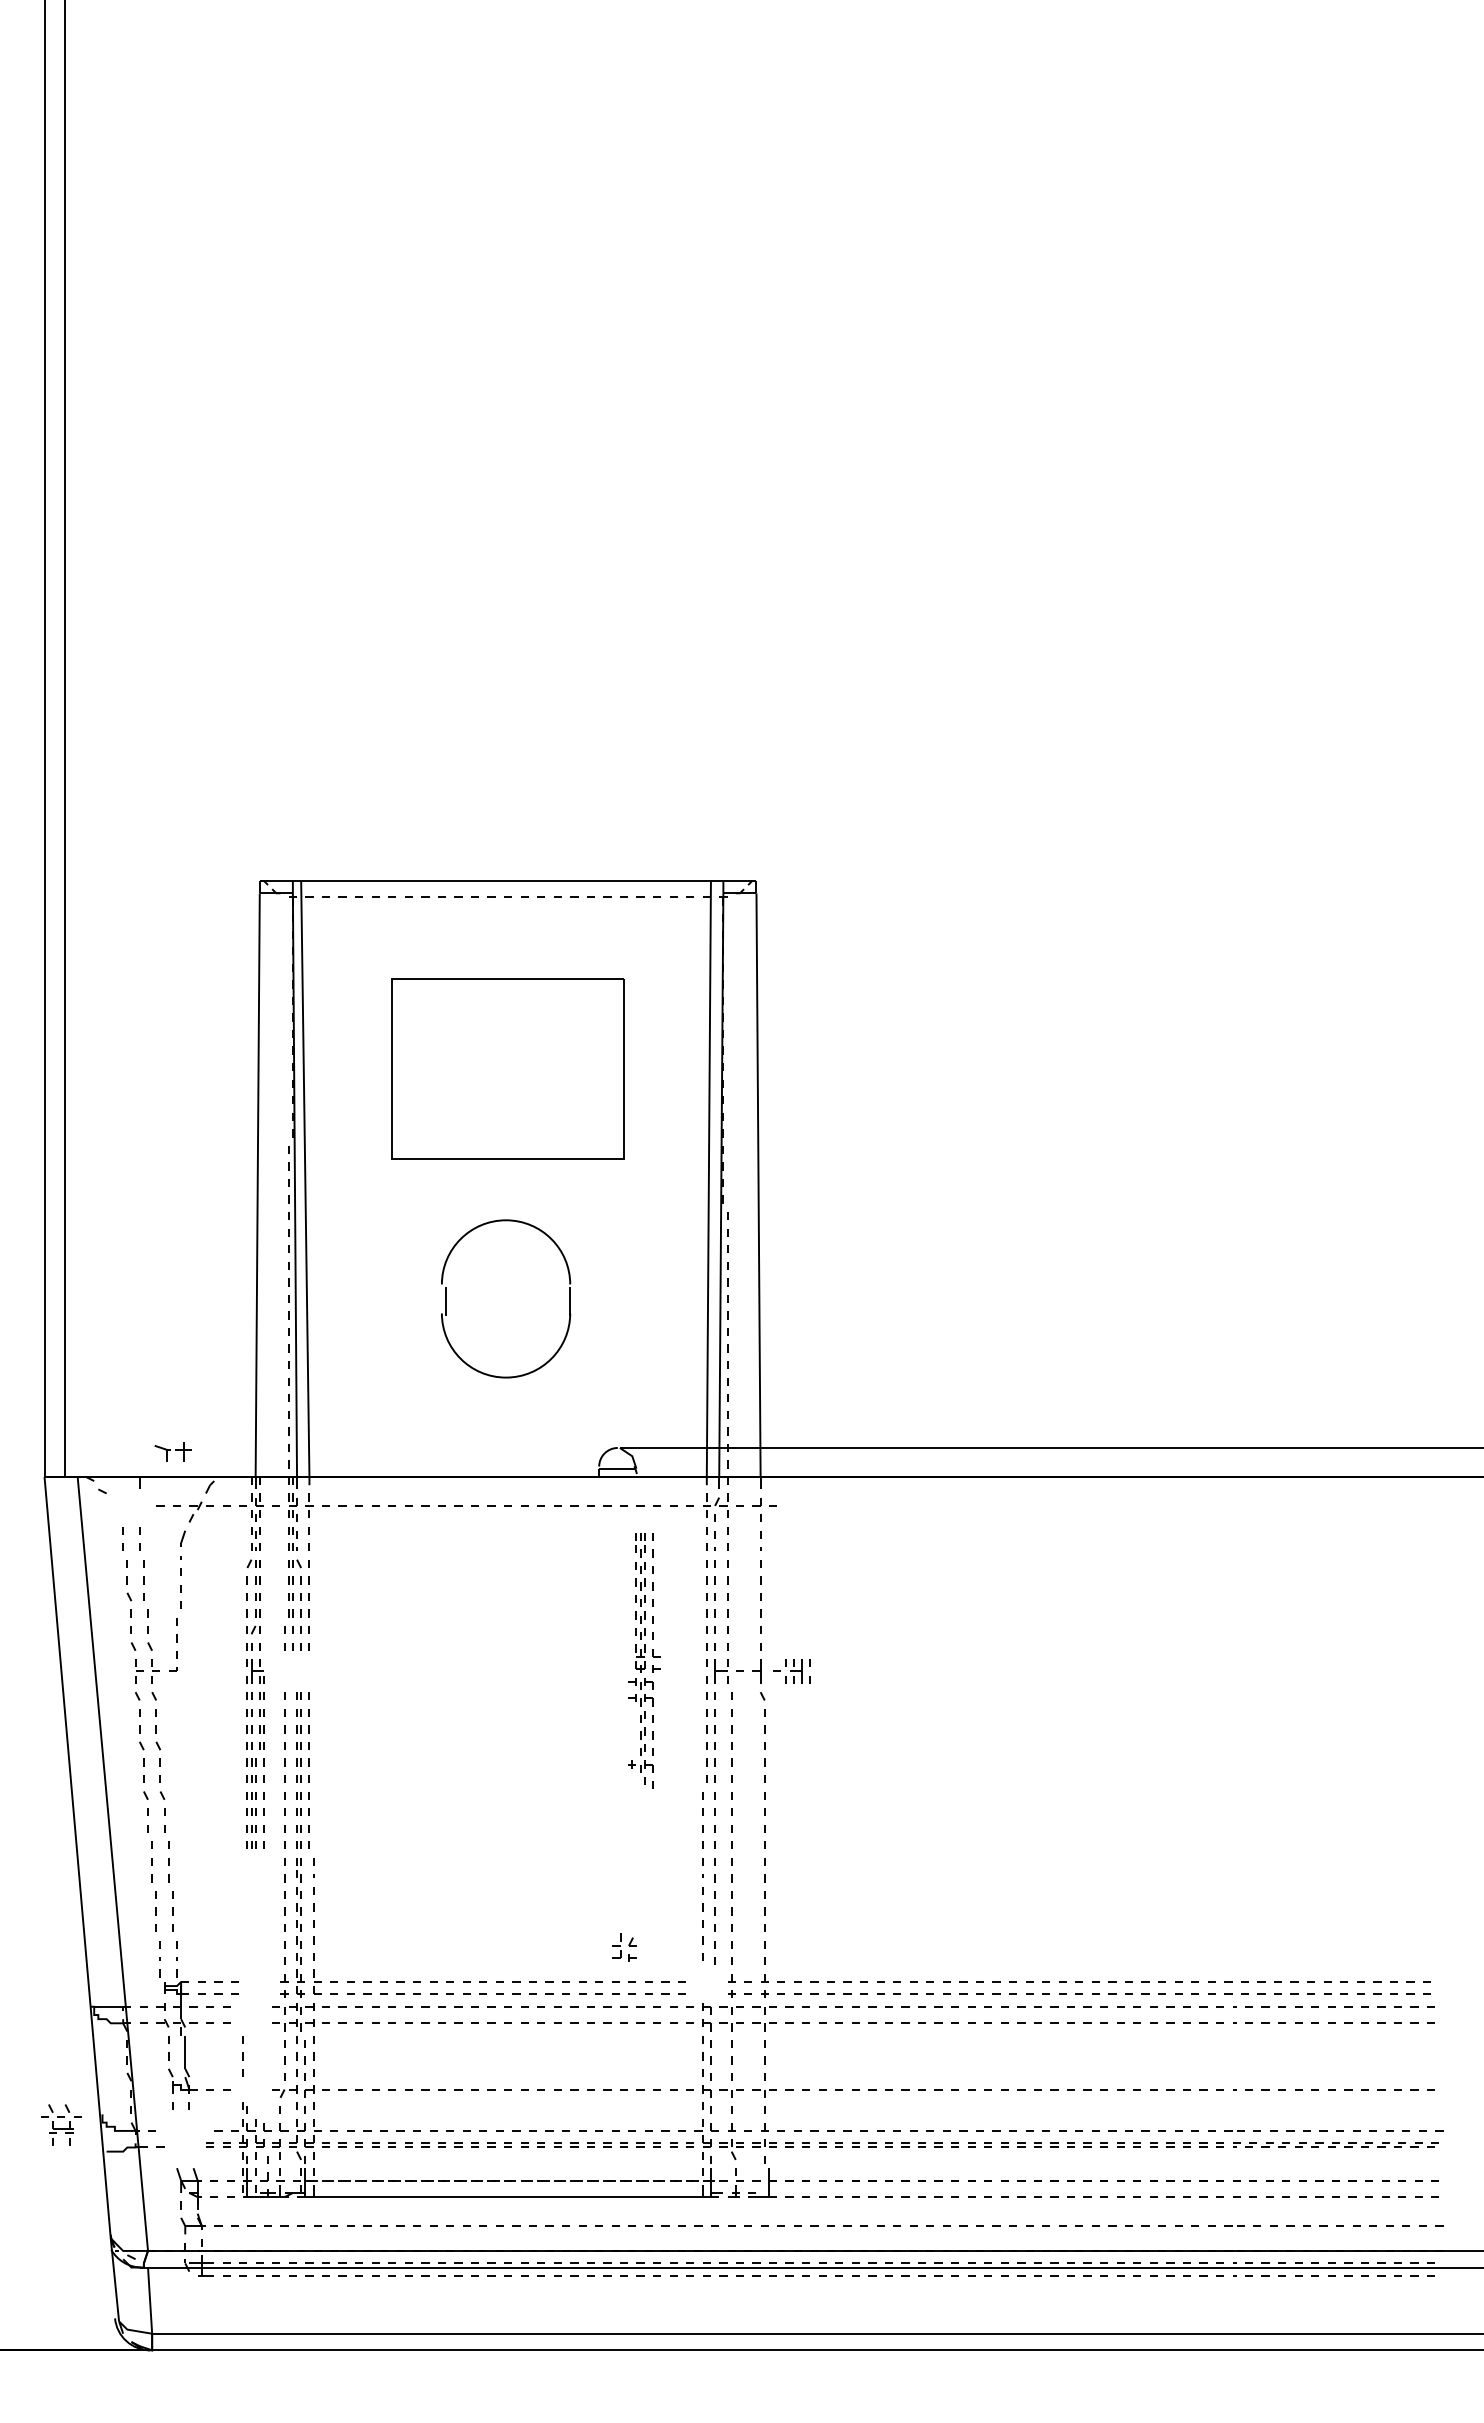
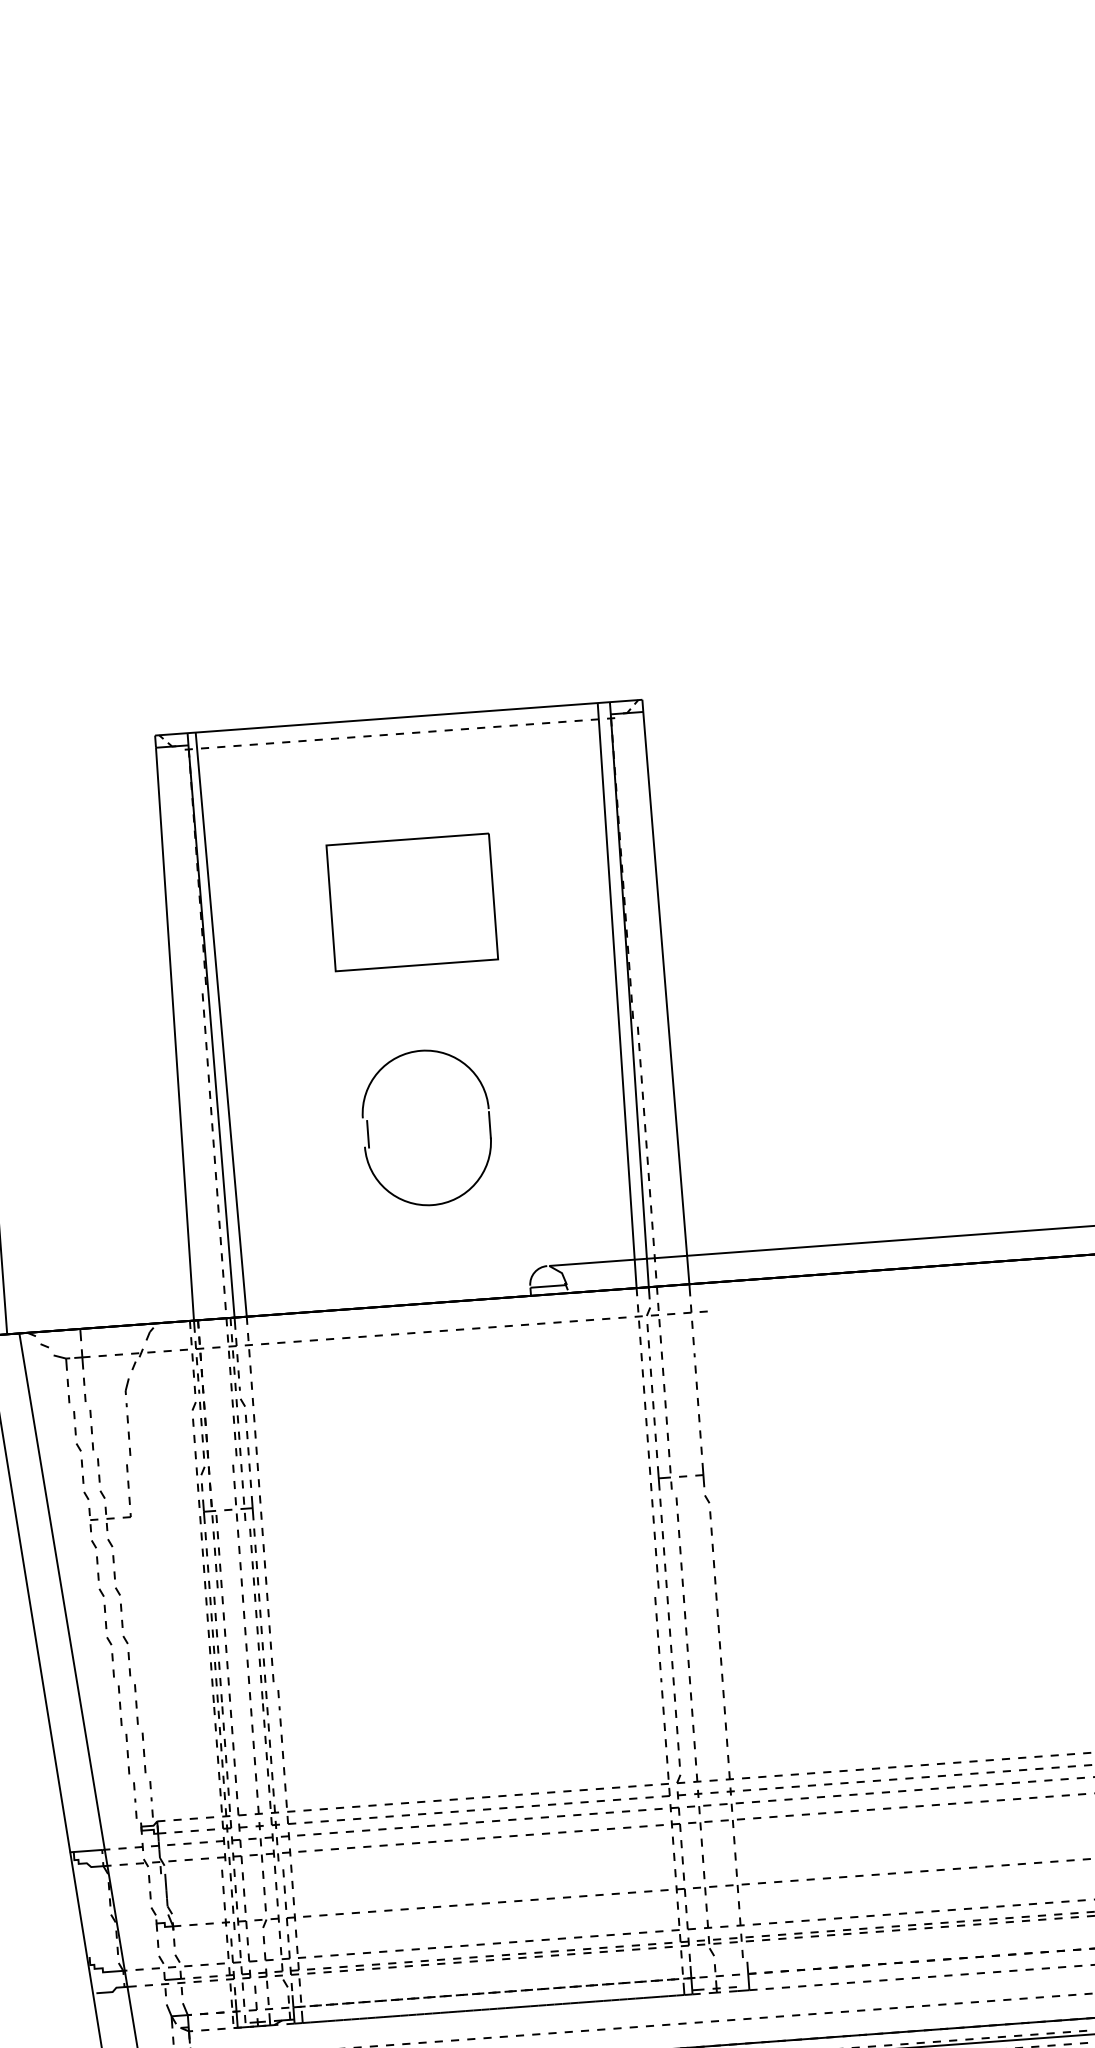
part: (507, 1068) -> (411, 901), size x0.71
part: (172, 1451) -> (71, 1359), moved
part: (644, 1660) -> (230, 1819), moved
part: (791, 1671) -> (242, 1508), moved
part: (624, 1947) -> (672, 1785), moved
part: (61, 2124) -> (172, 1974), moved

